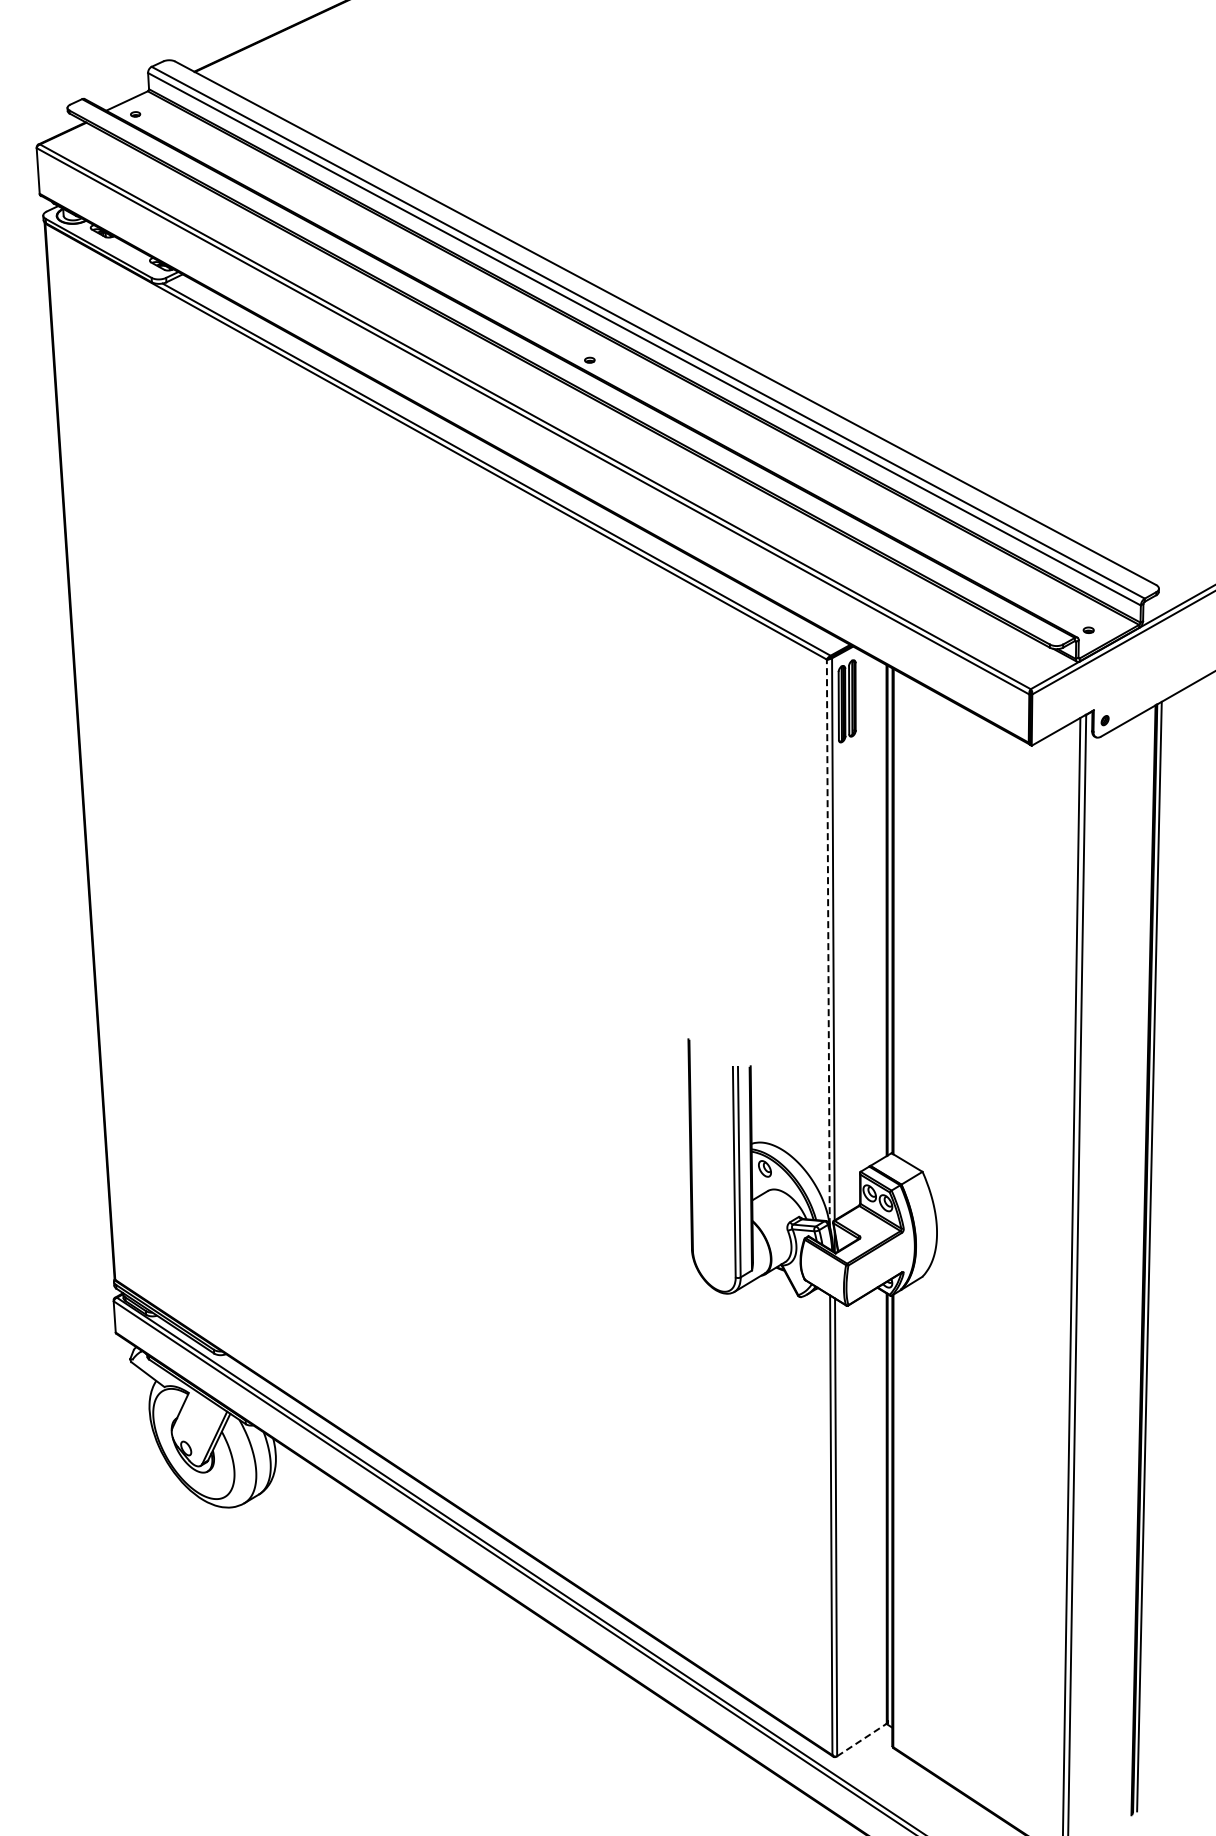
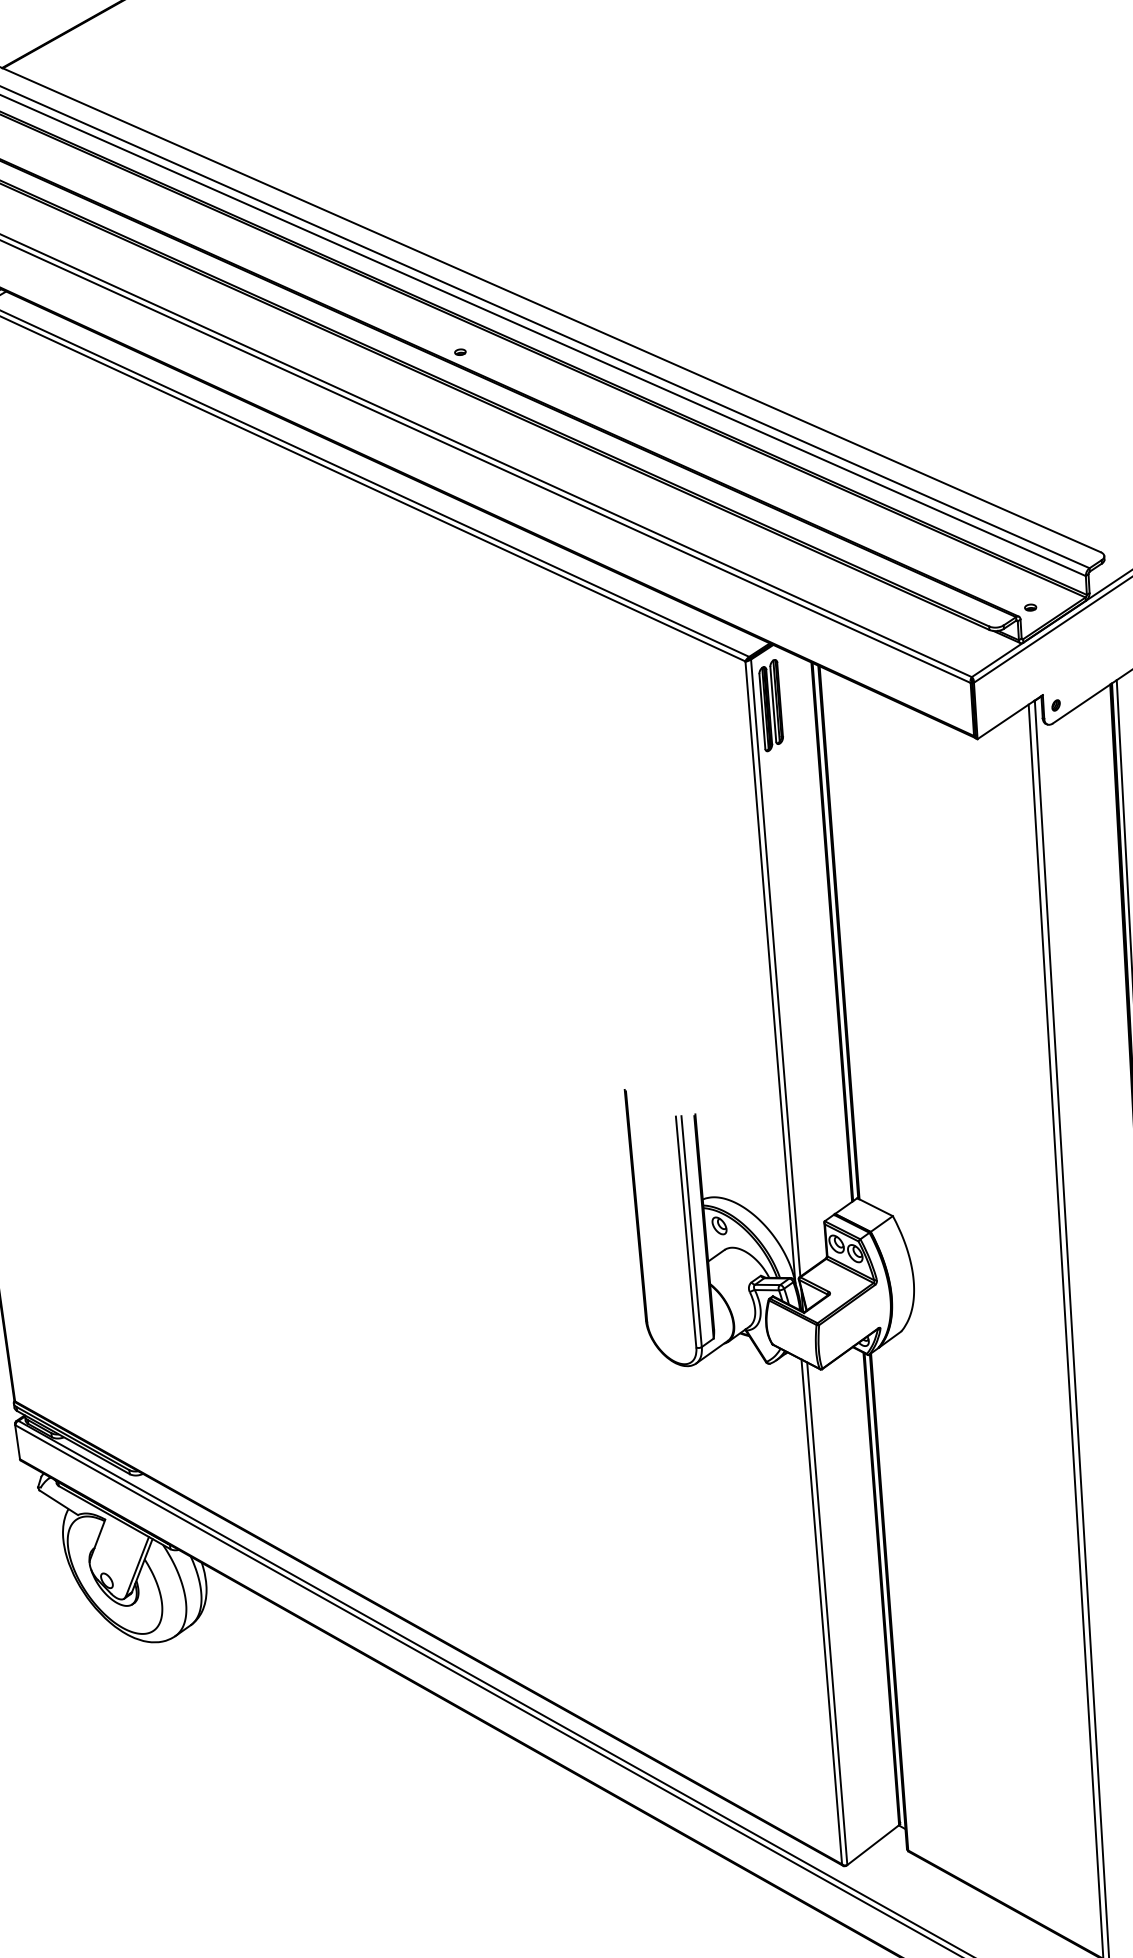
line: (828, 942) -> (770, 972), dashed -> solid
line: (861, 1740) -> (872, 1845), dashed -> solid

